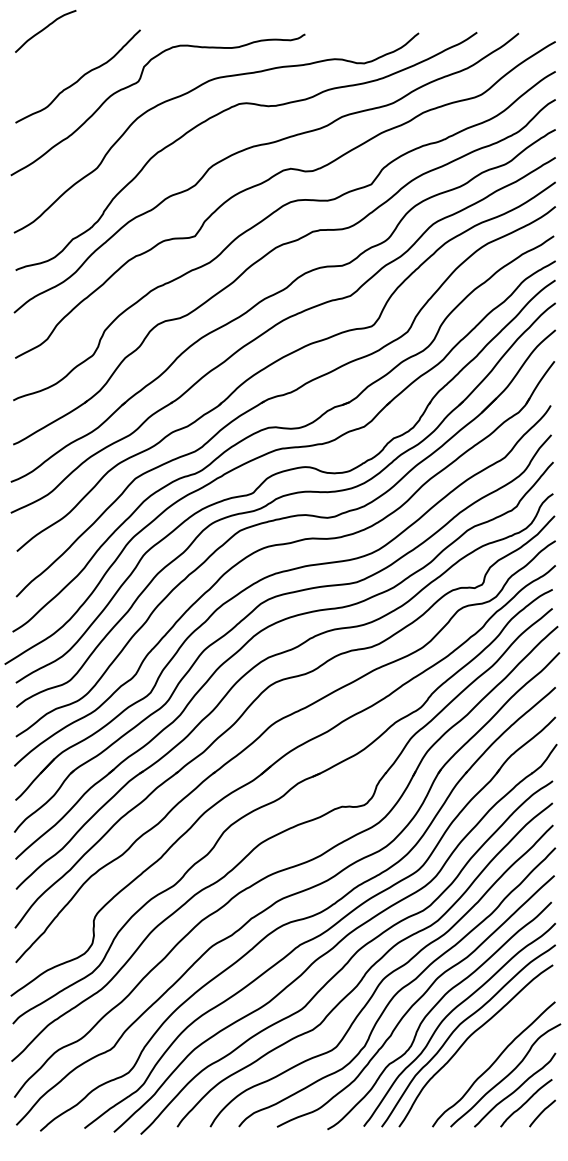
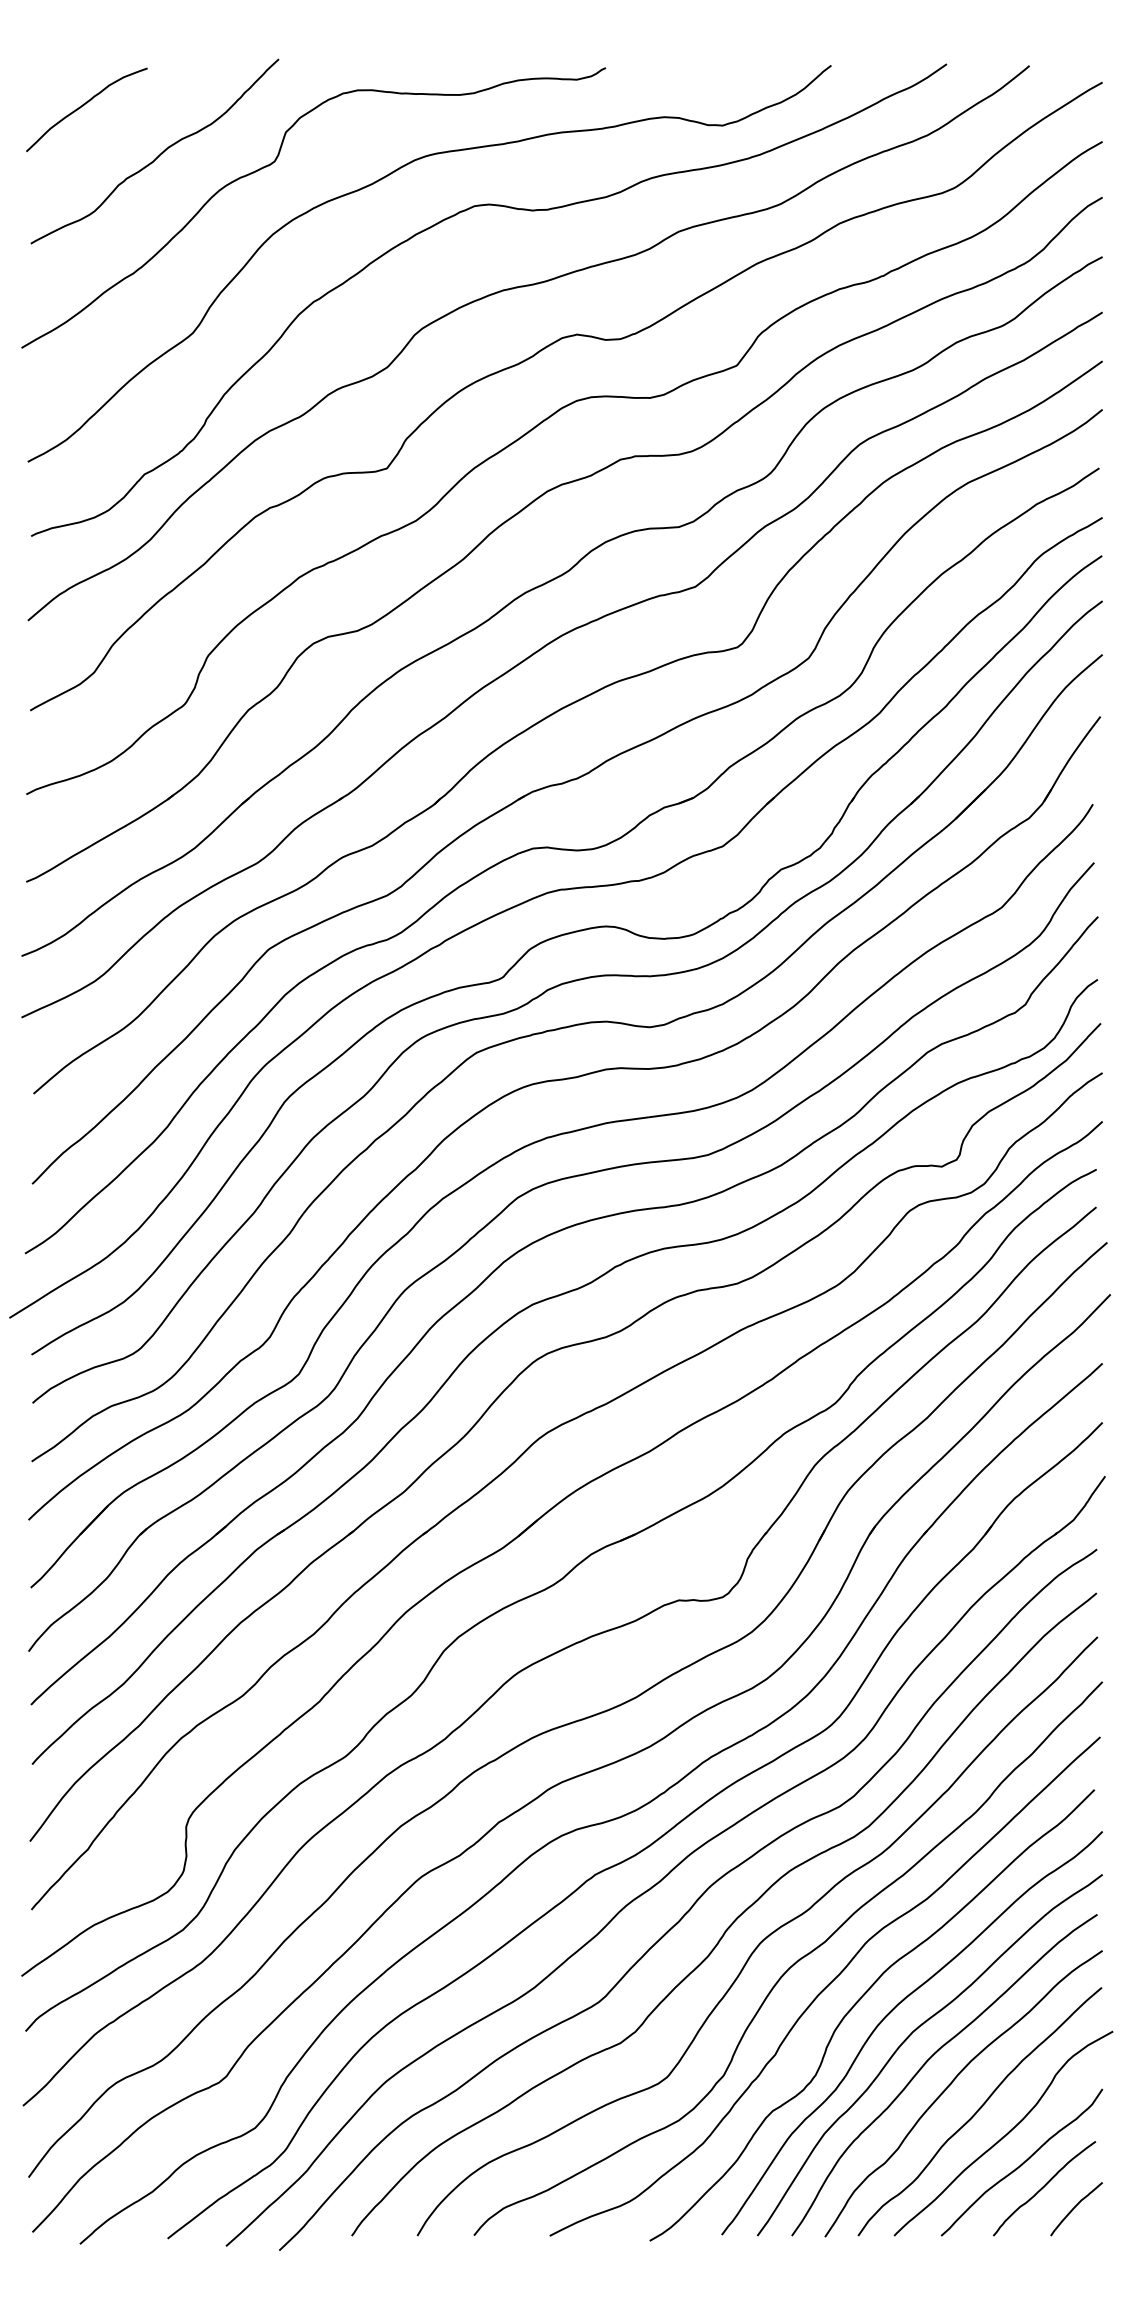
curve: (45, 29) -> (86, 105), moved
curve: (481, 1049) -> (955, 2082), added

